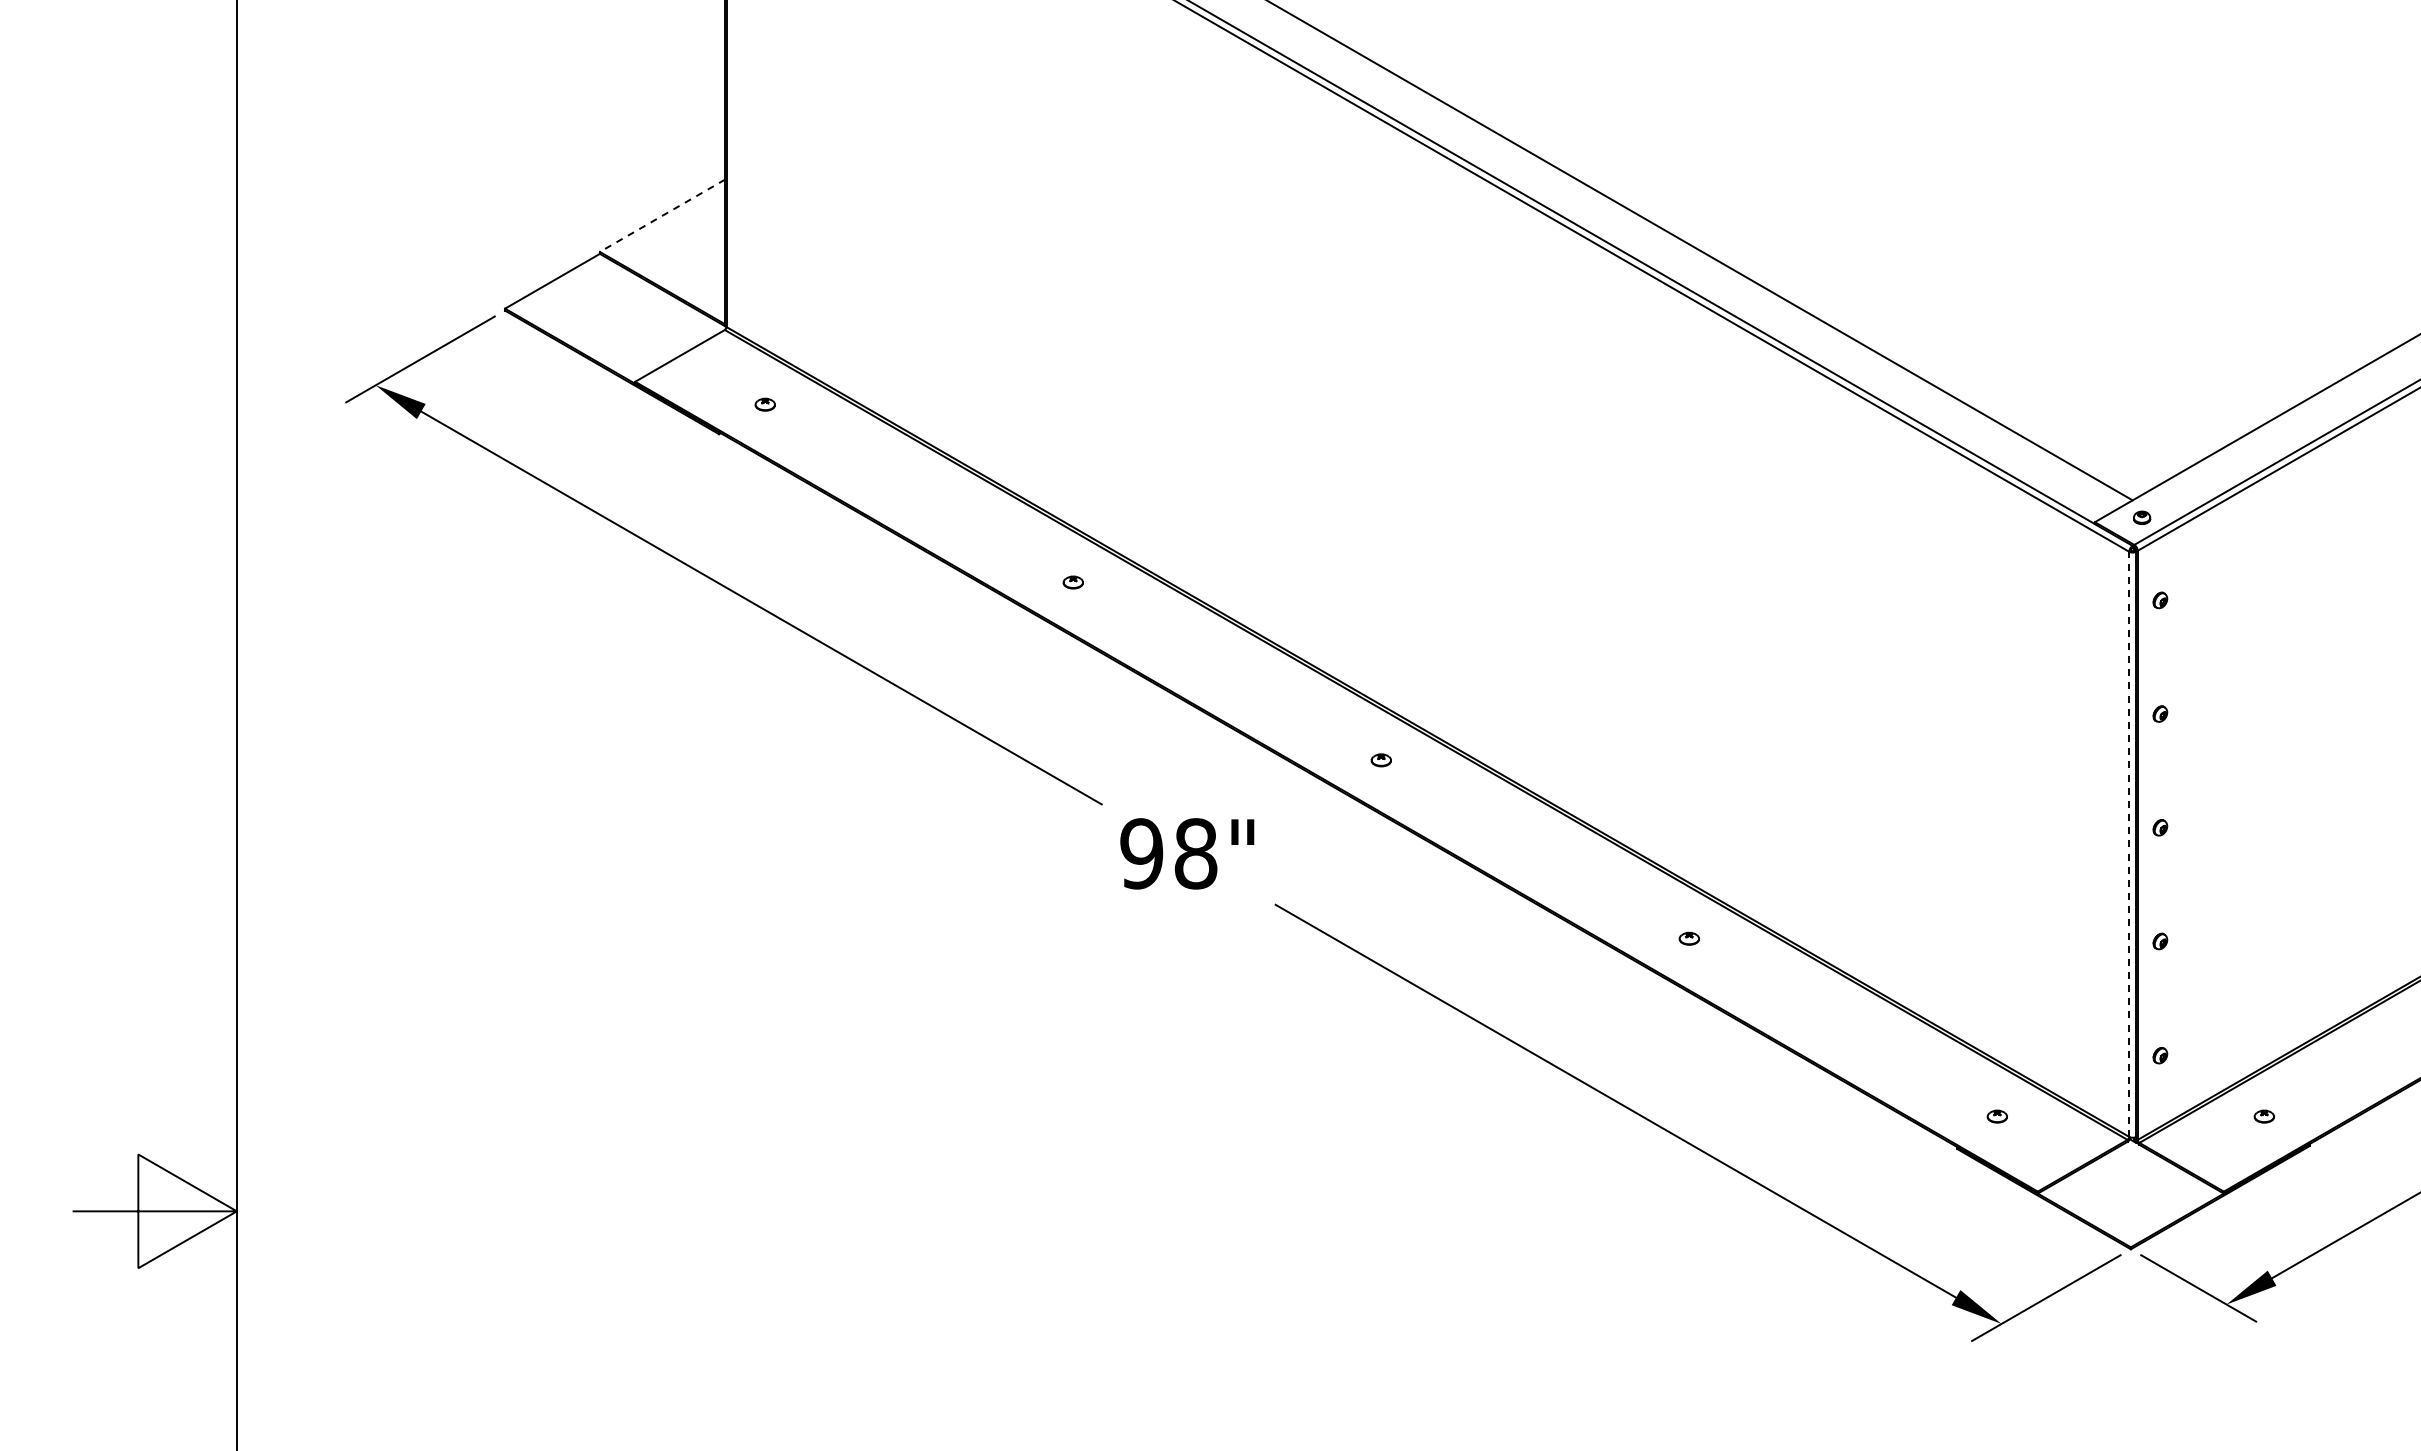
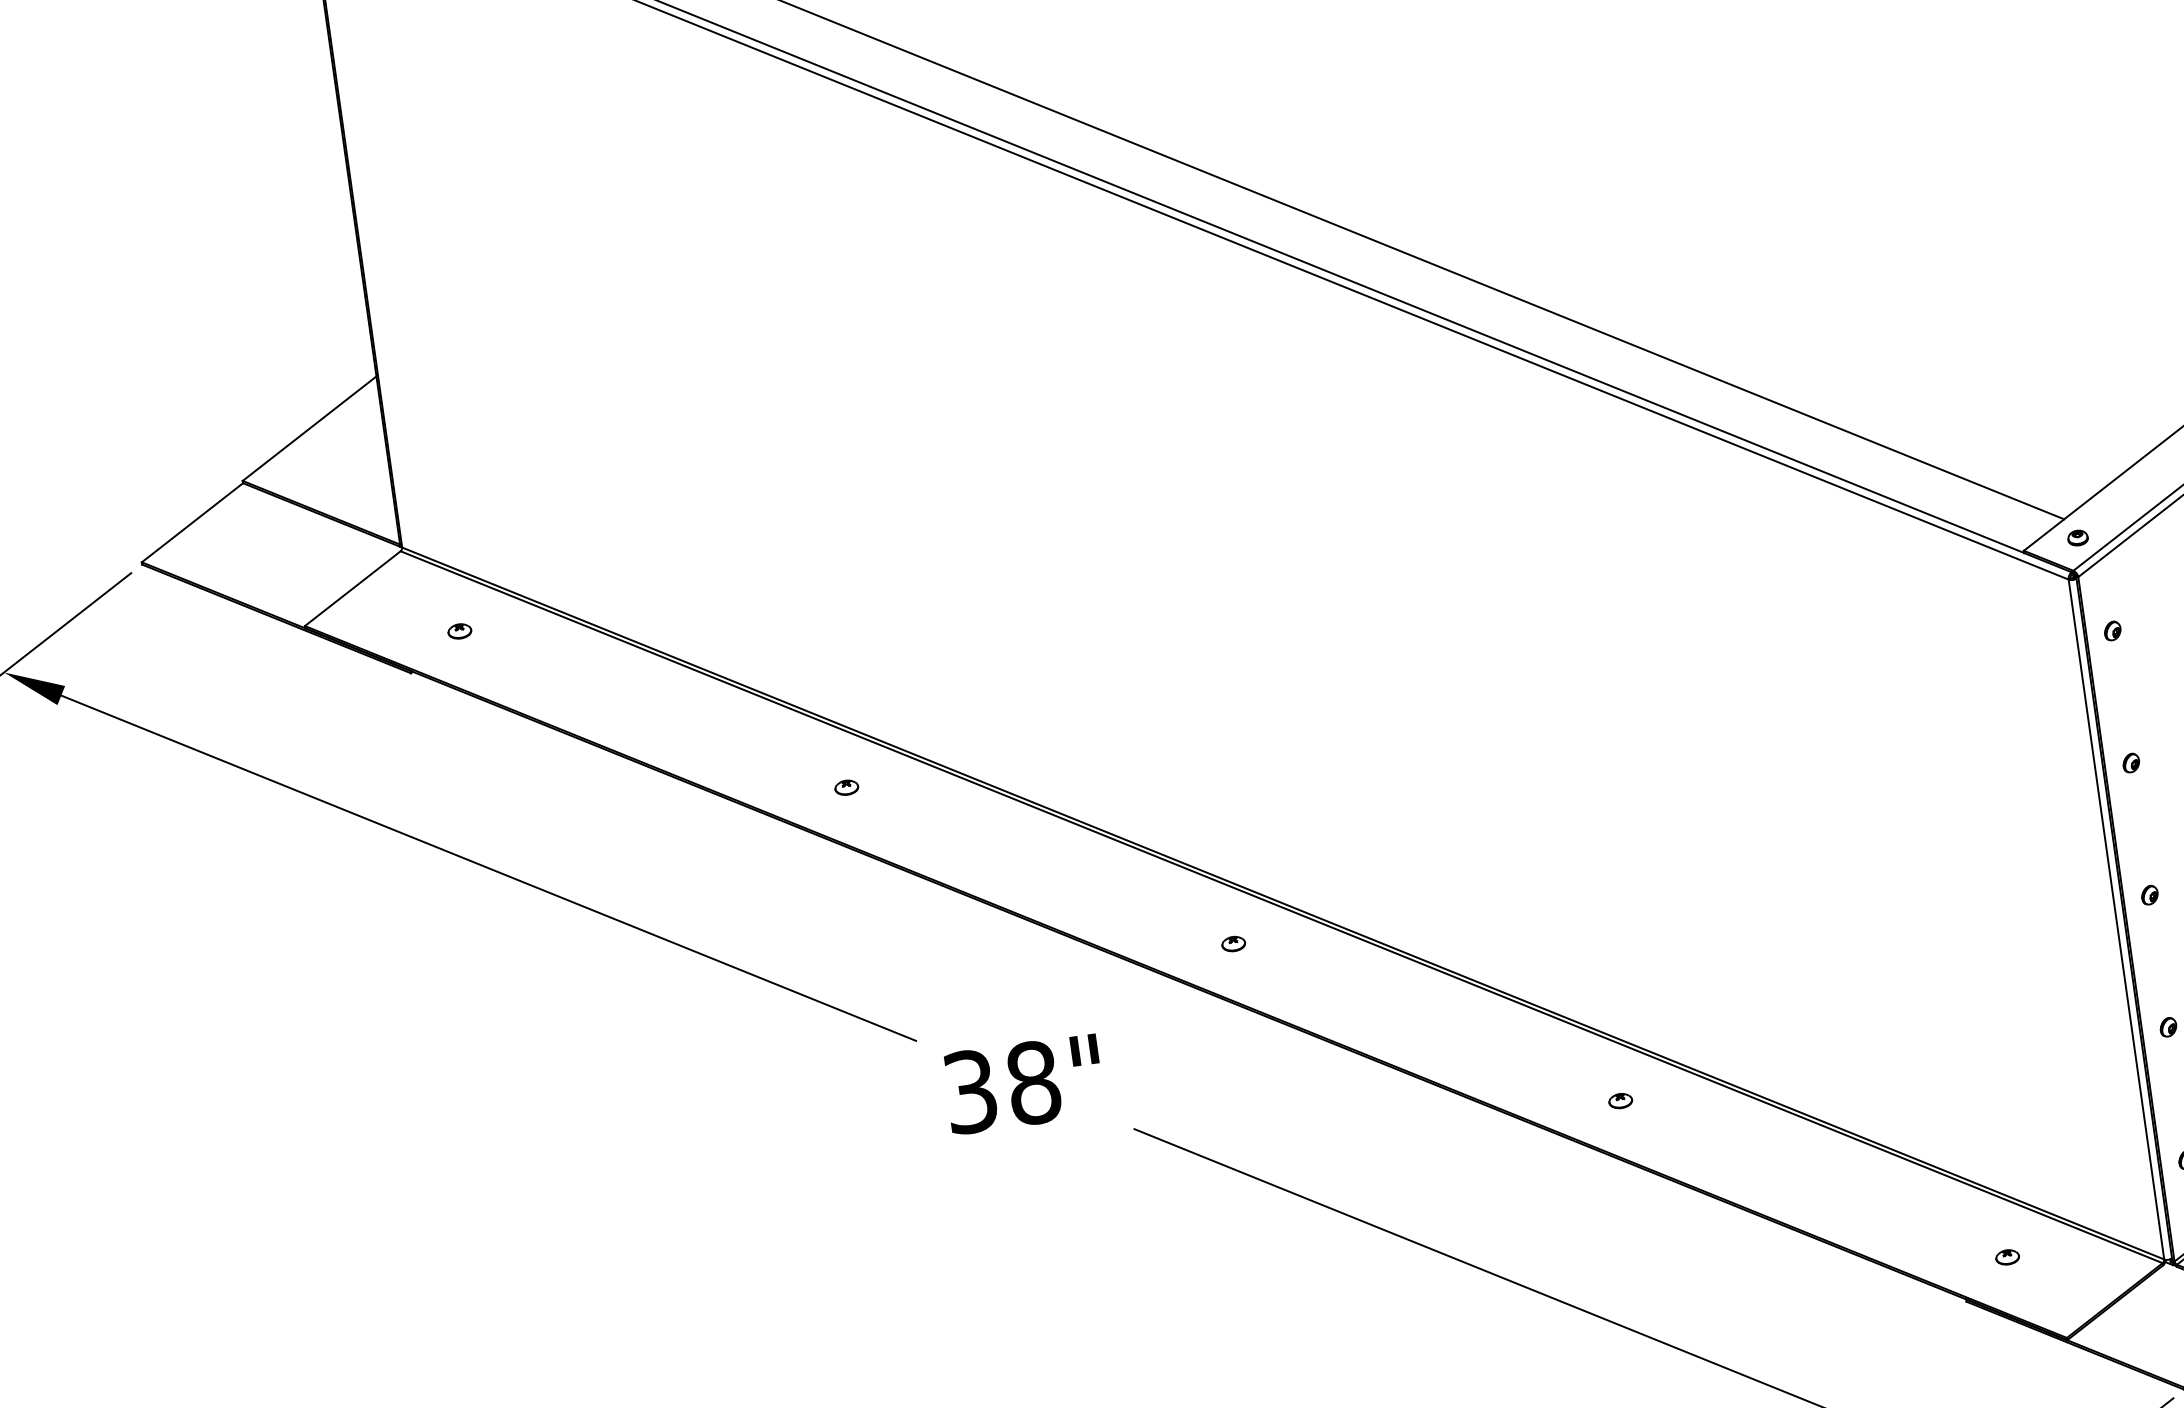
line: (662, 216) -> (309, 429), dashed -> solid
line: (2129, 844) -> (2116, 919), dashed -> solid
text: (1141, 853) -> (970, 1091), 98" -> 38"

